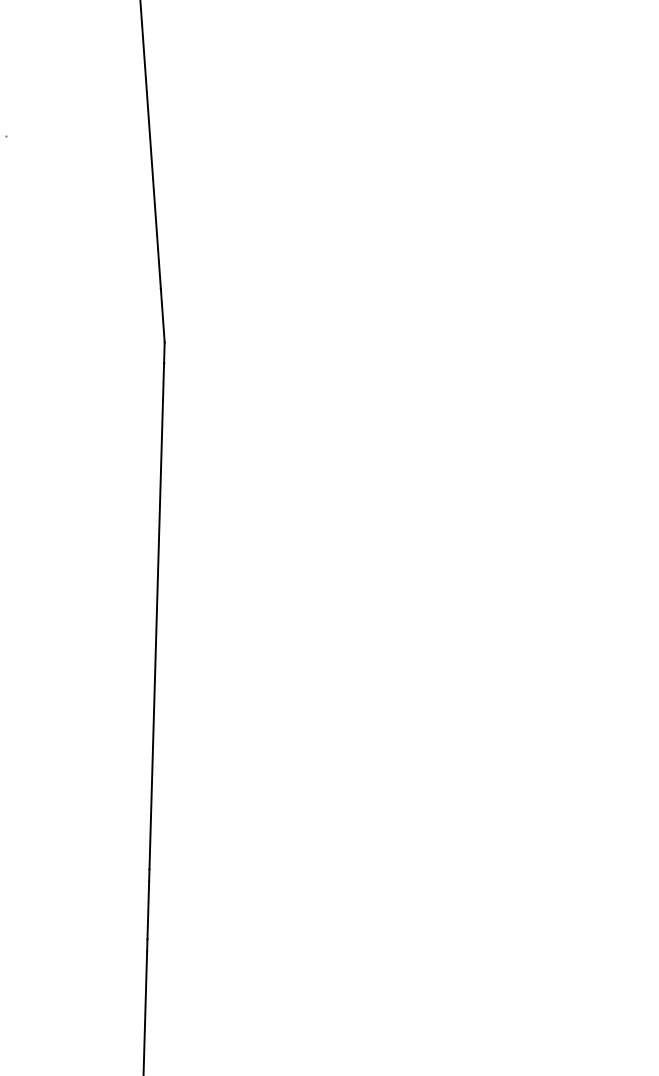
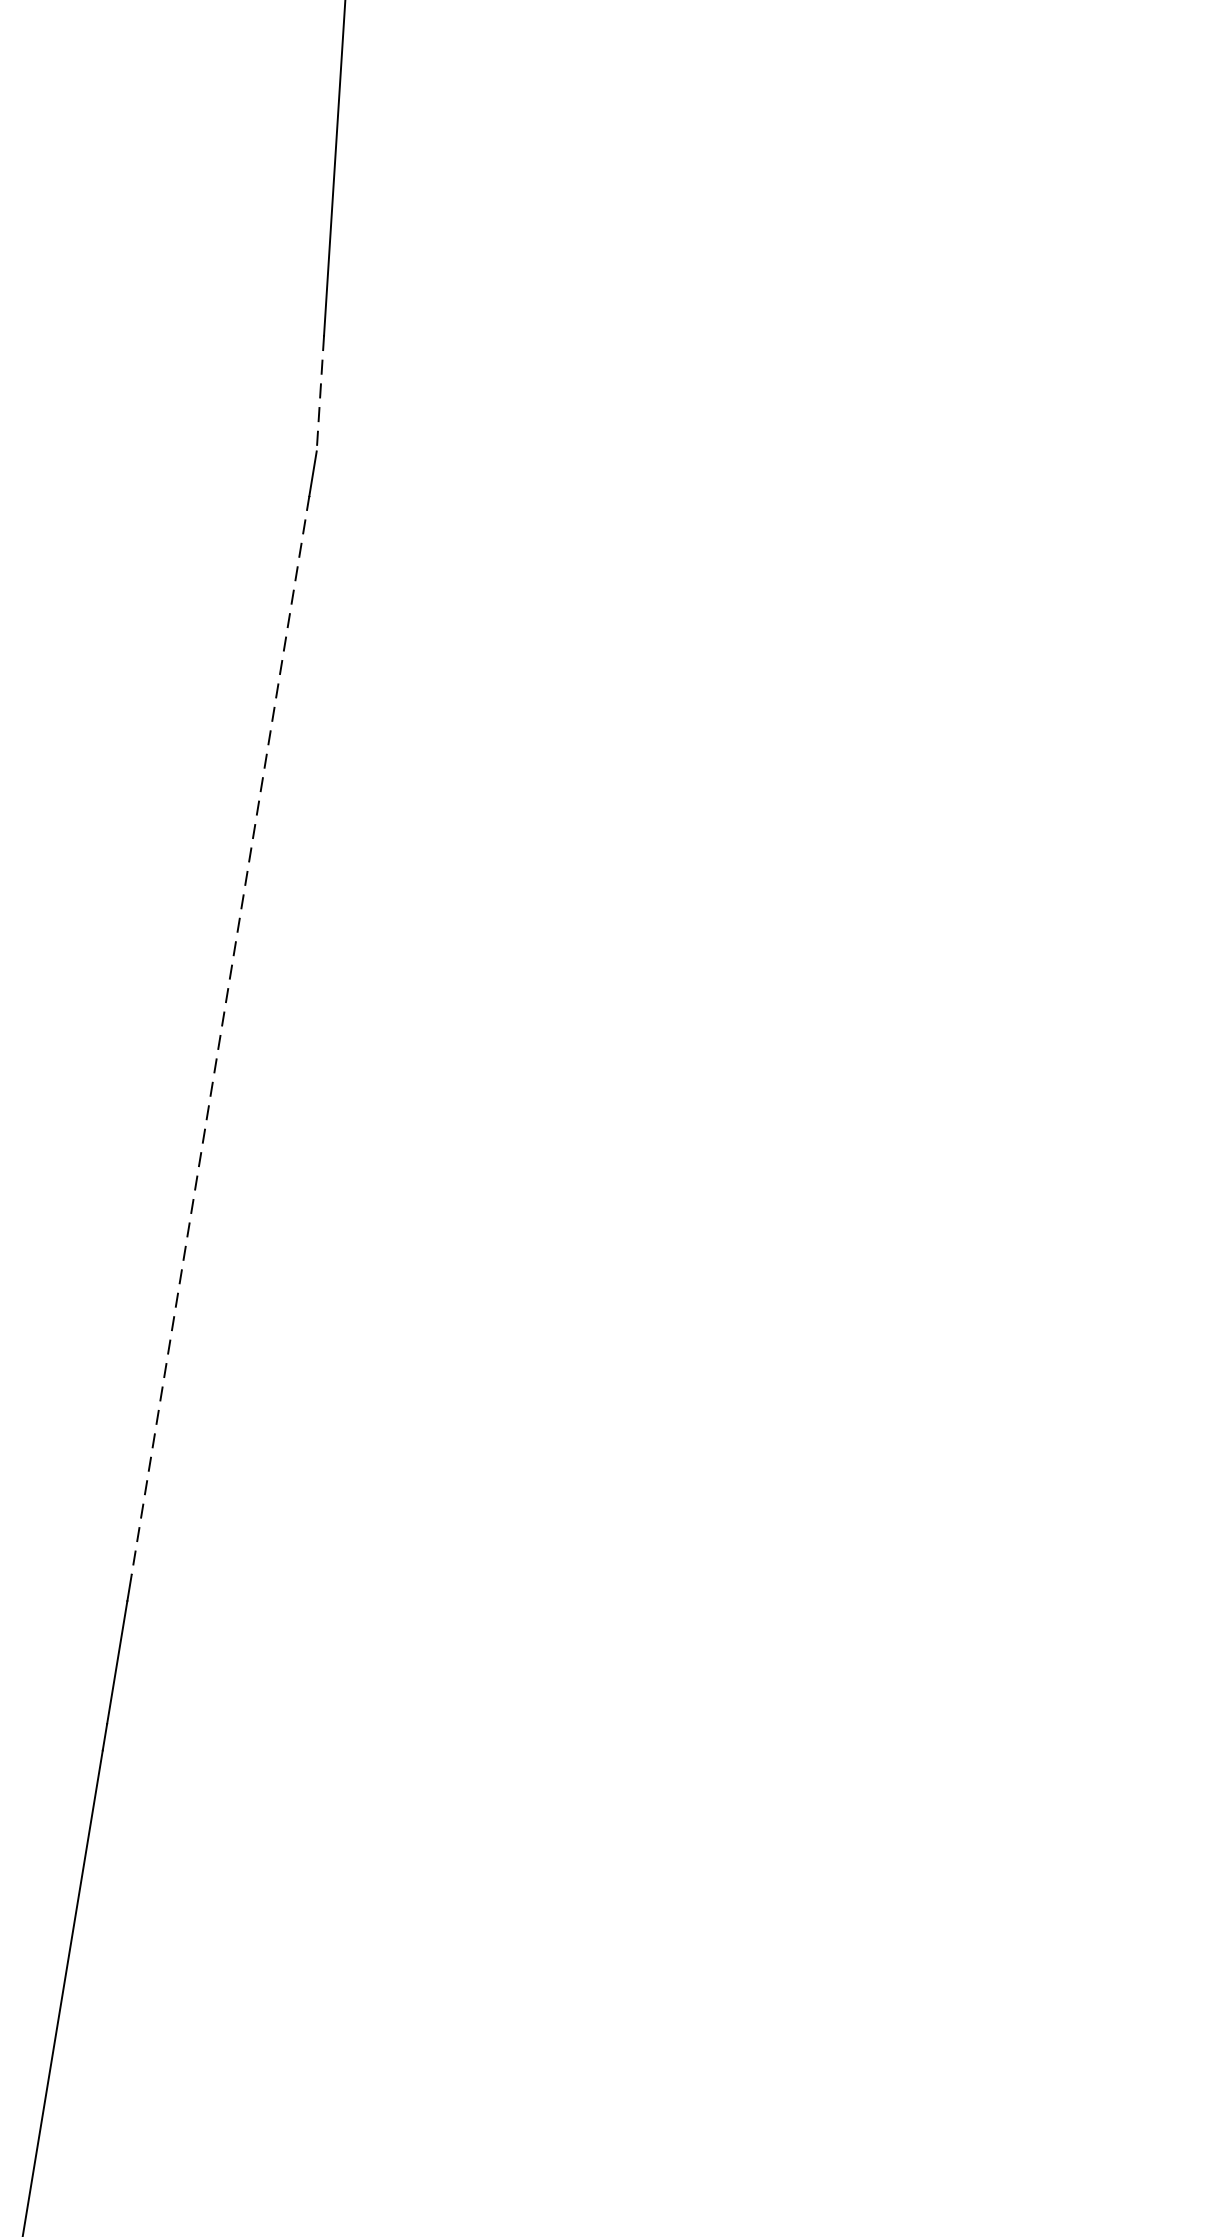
line: (162, 315) -> (319, 393), solid -> dashed
line: (156, 616) -> (219, 1035), solid -> dashed

